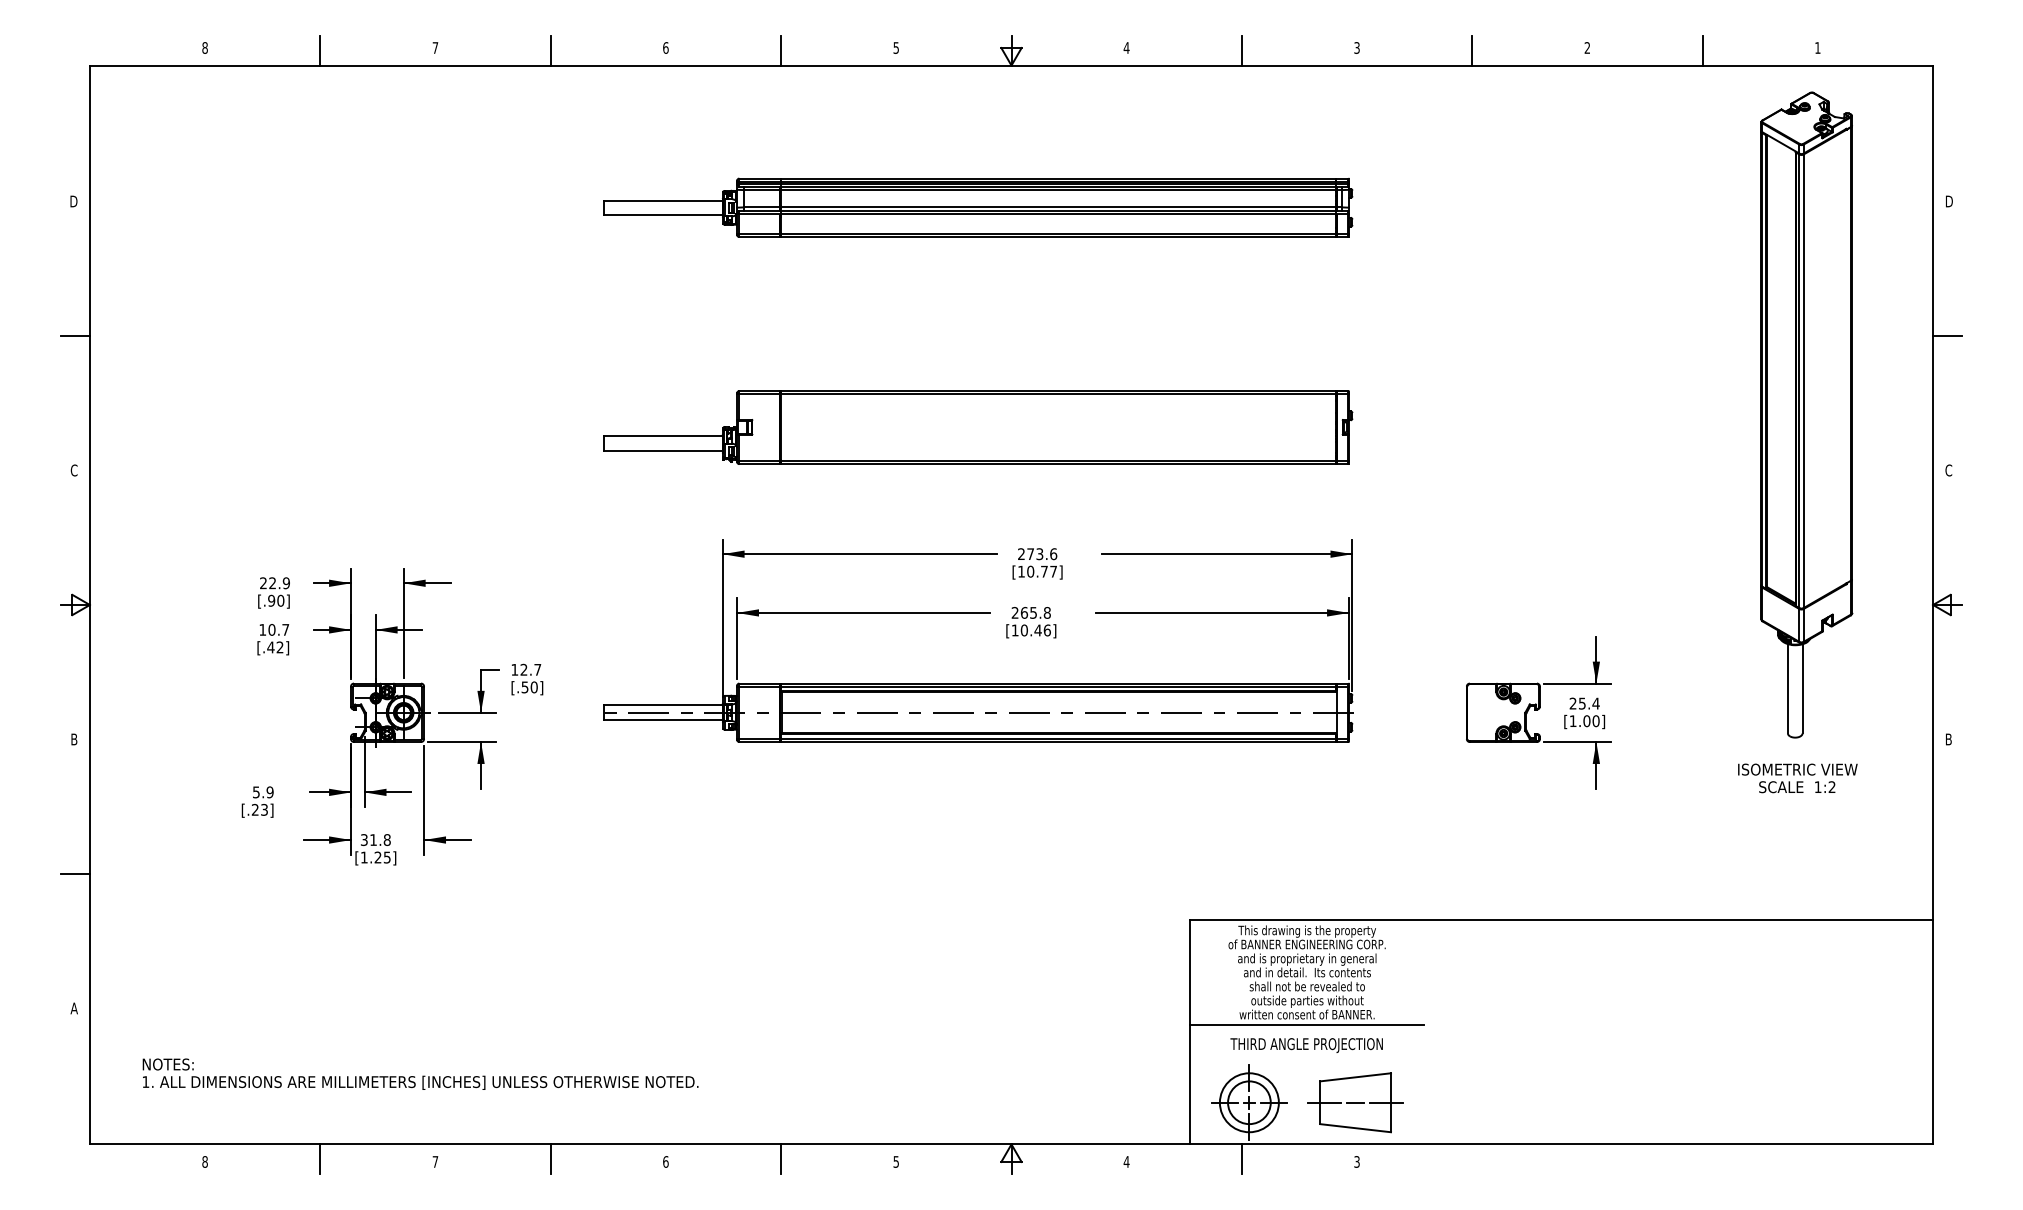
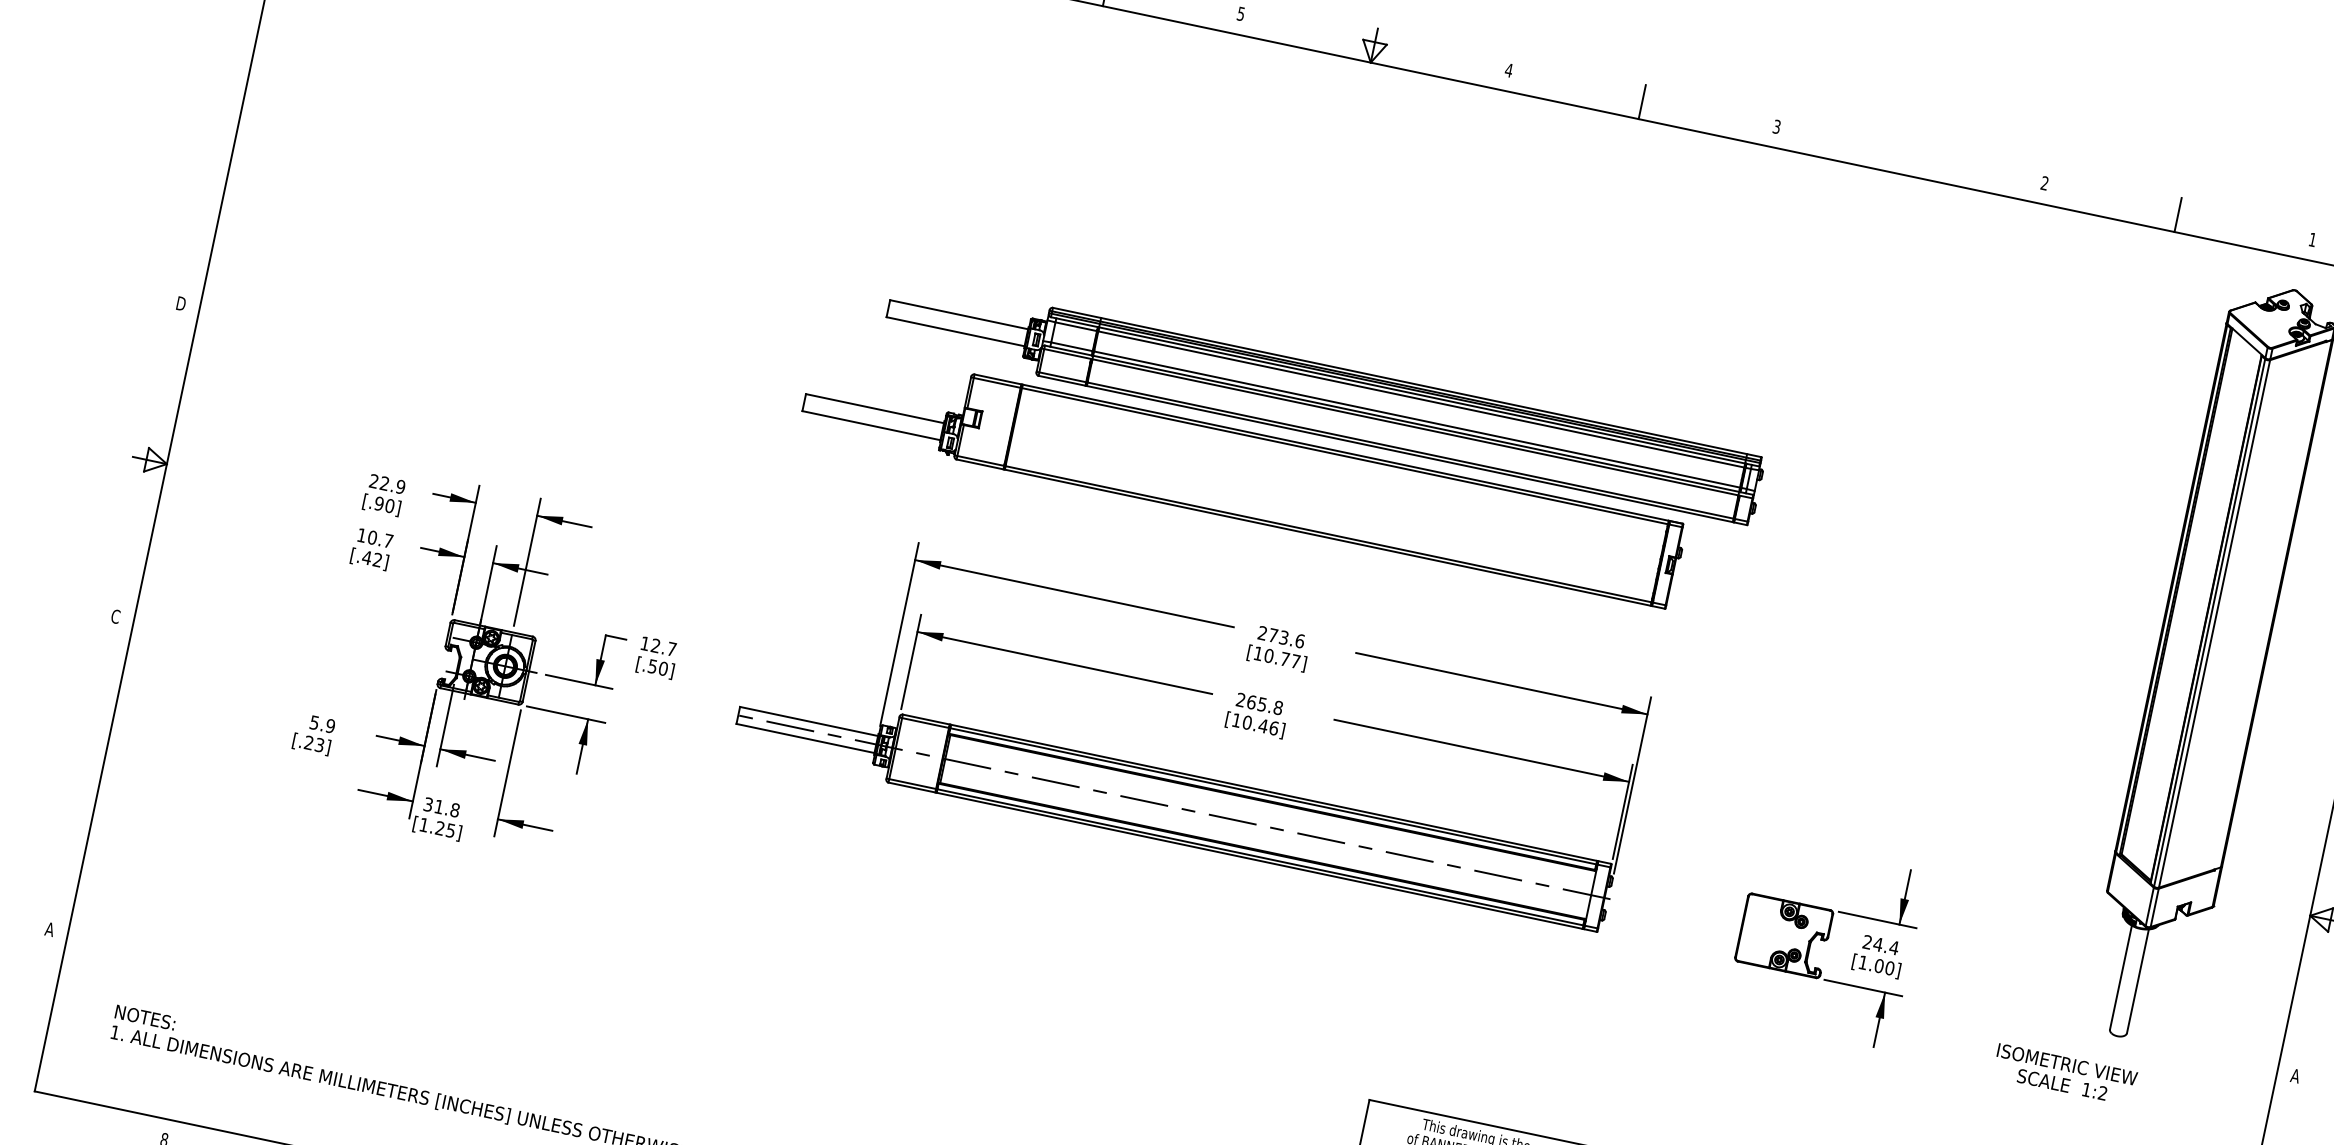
line: (1472, 50) -> (1910, 158), removed
part: (978, 207) -> (1323, 400), moved
line: (74, 336) -> (214, 148), removed
text: (73, 470) -> (180, 303), C -> D
text: (1582, 703) -> (1878, 944), 25.4 -> 24.4
text: (73, 739) -> (114, 616), B -> C
text: (1948, 739) -> (2295, 1075), B -> A
text: (1797, 778) -> (2064, 1074), moved
line: (74, 873) -> (83, 772), removed

